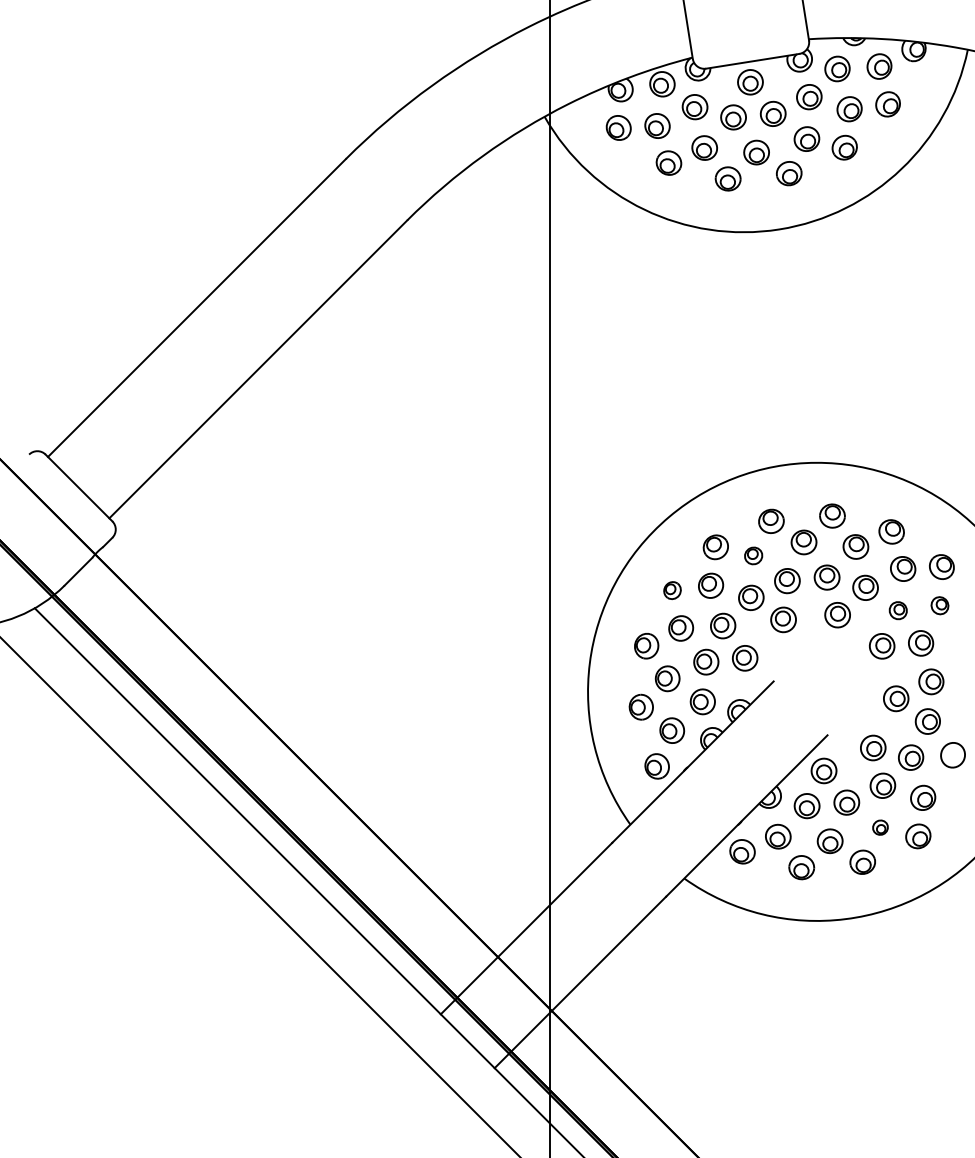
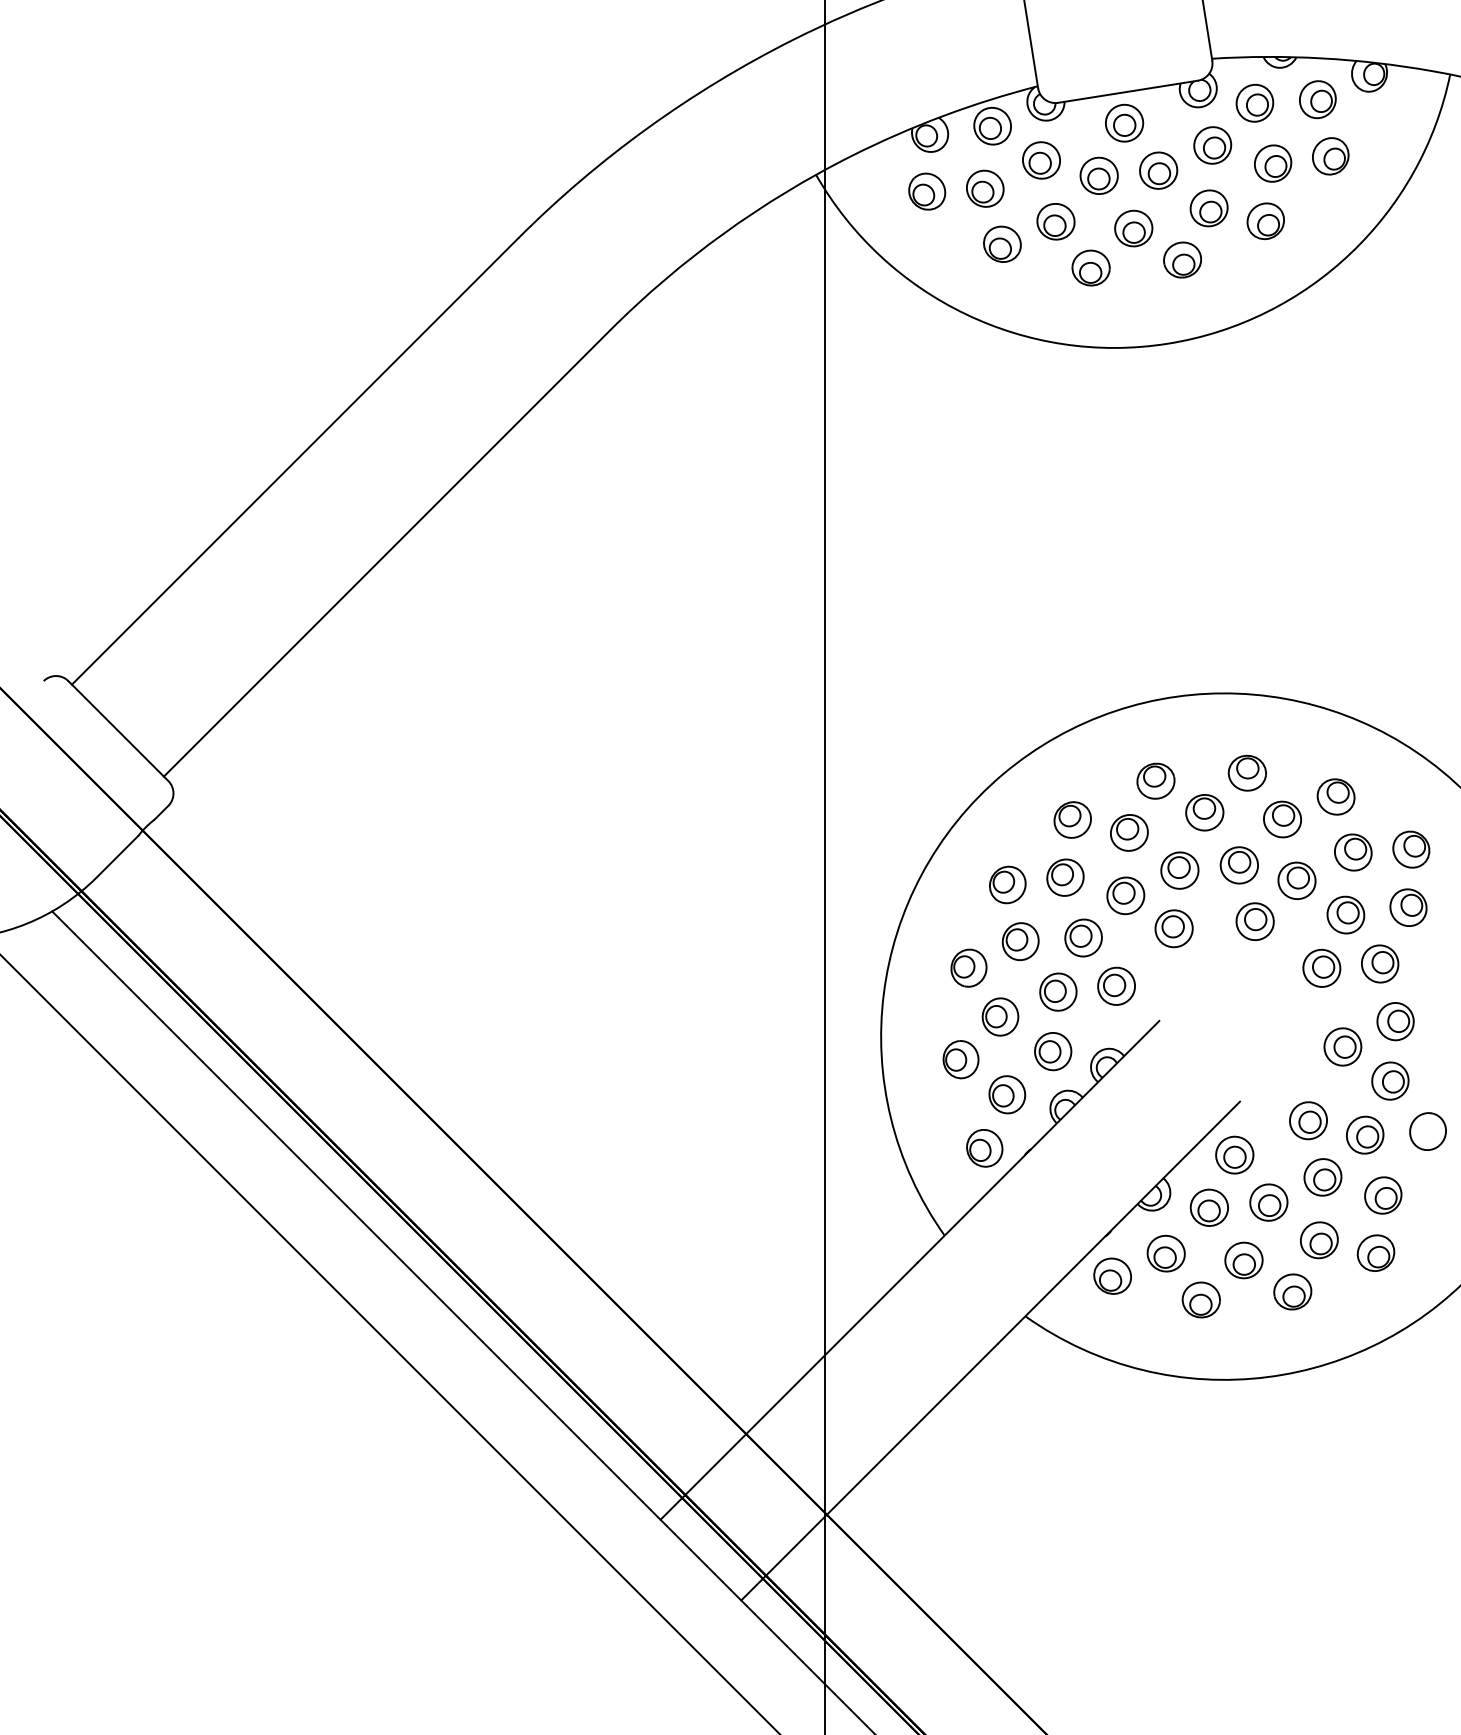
part: (753, 555) -> (1129, 832), size x1.43
part: (672, 590) -> (1007, 884), size x1.43
part: (939, 605) -> (1407, 907), size x1.43
part: (898, 610) -> (1346, 914), size x1.43
part: (880, 827) -> (1319, 1239), size x1.67

